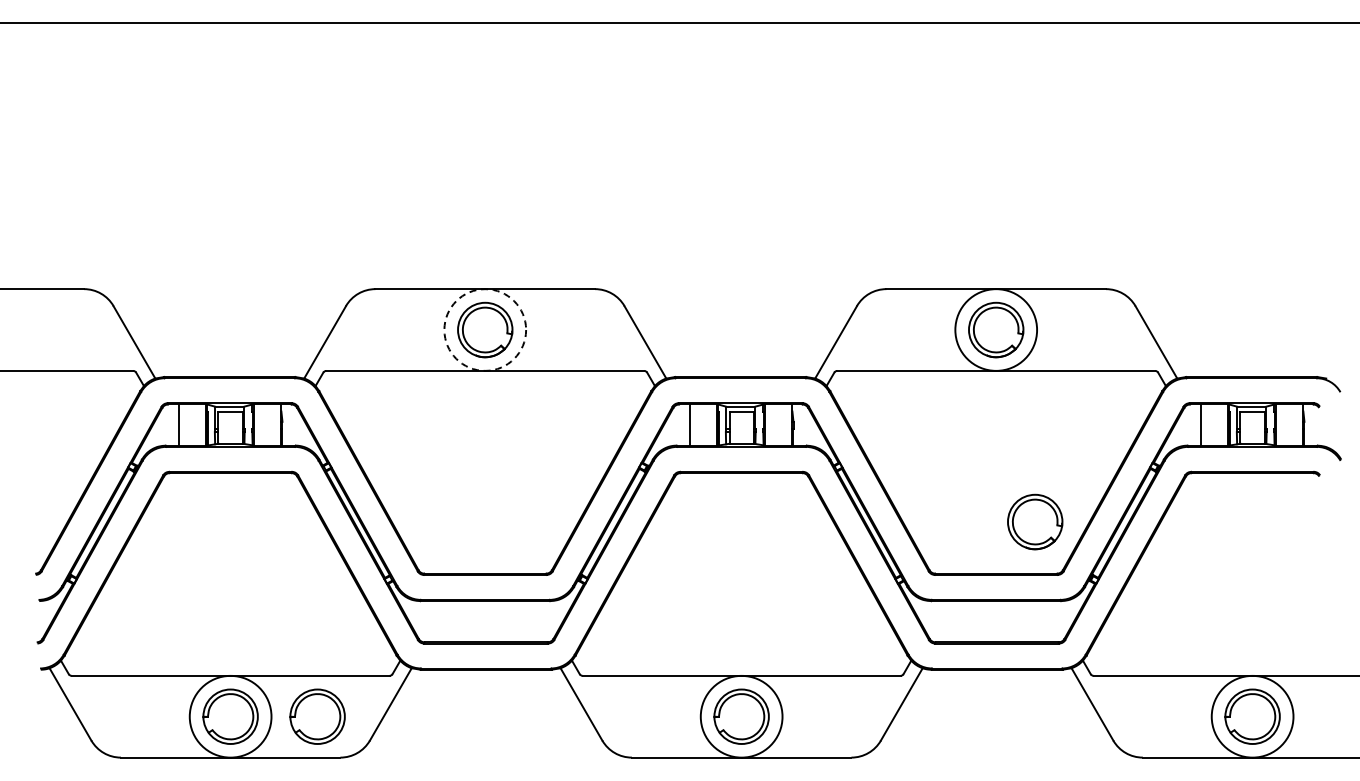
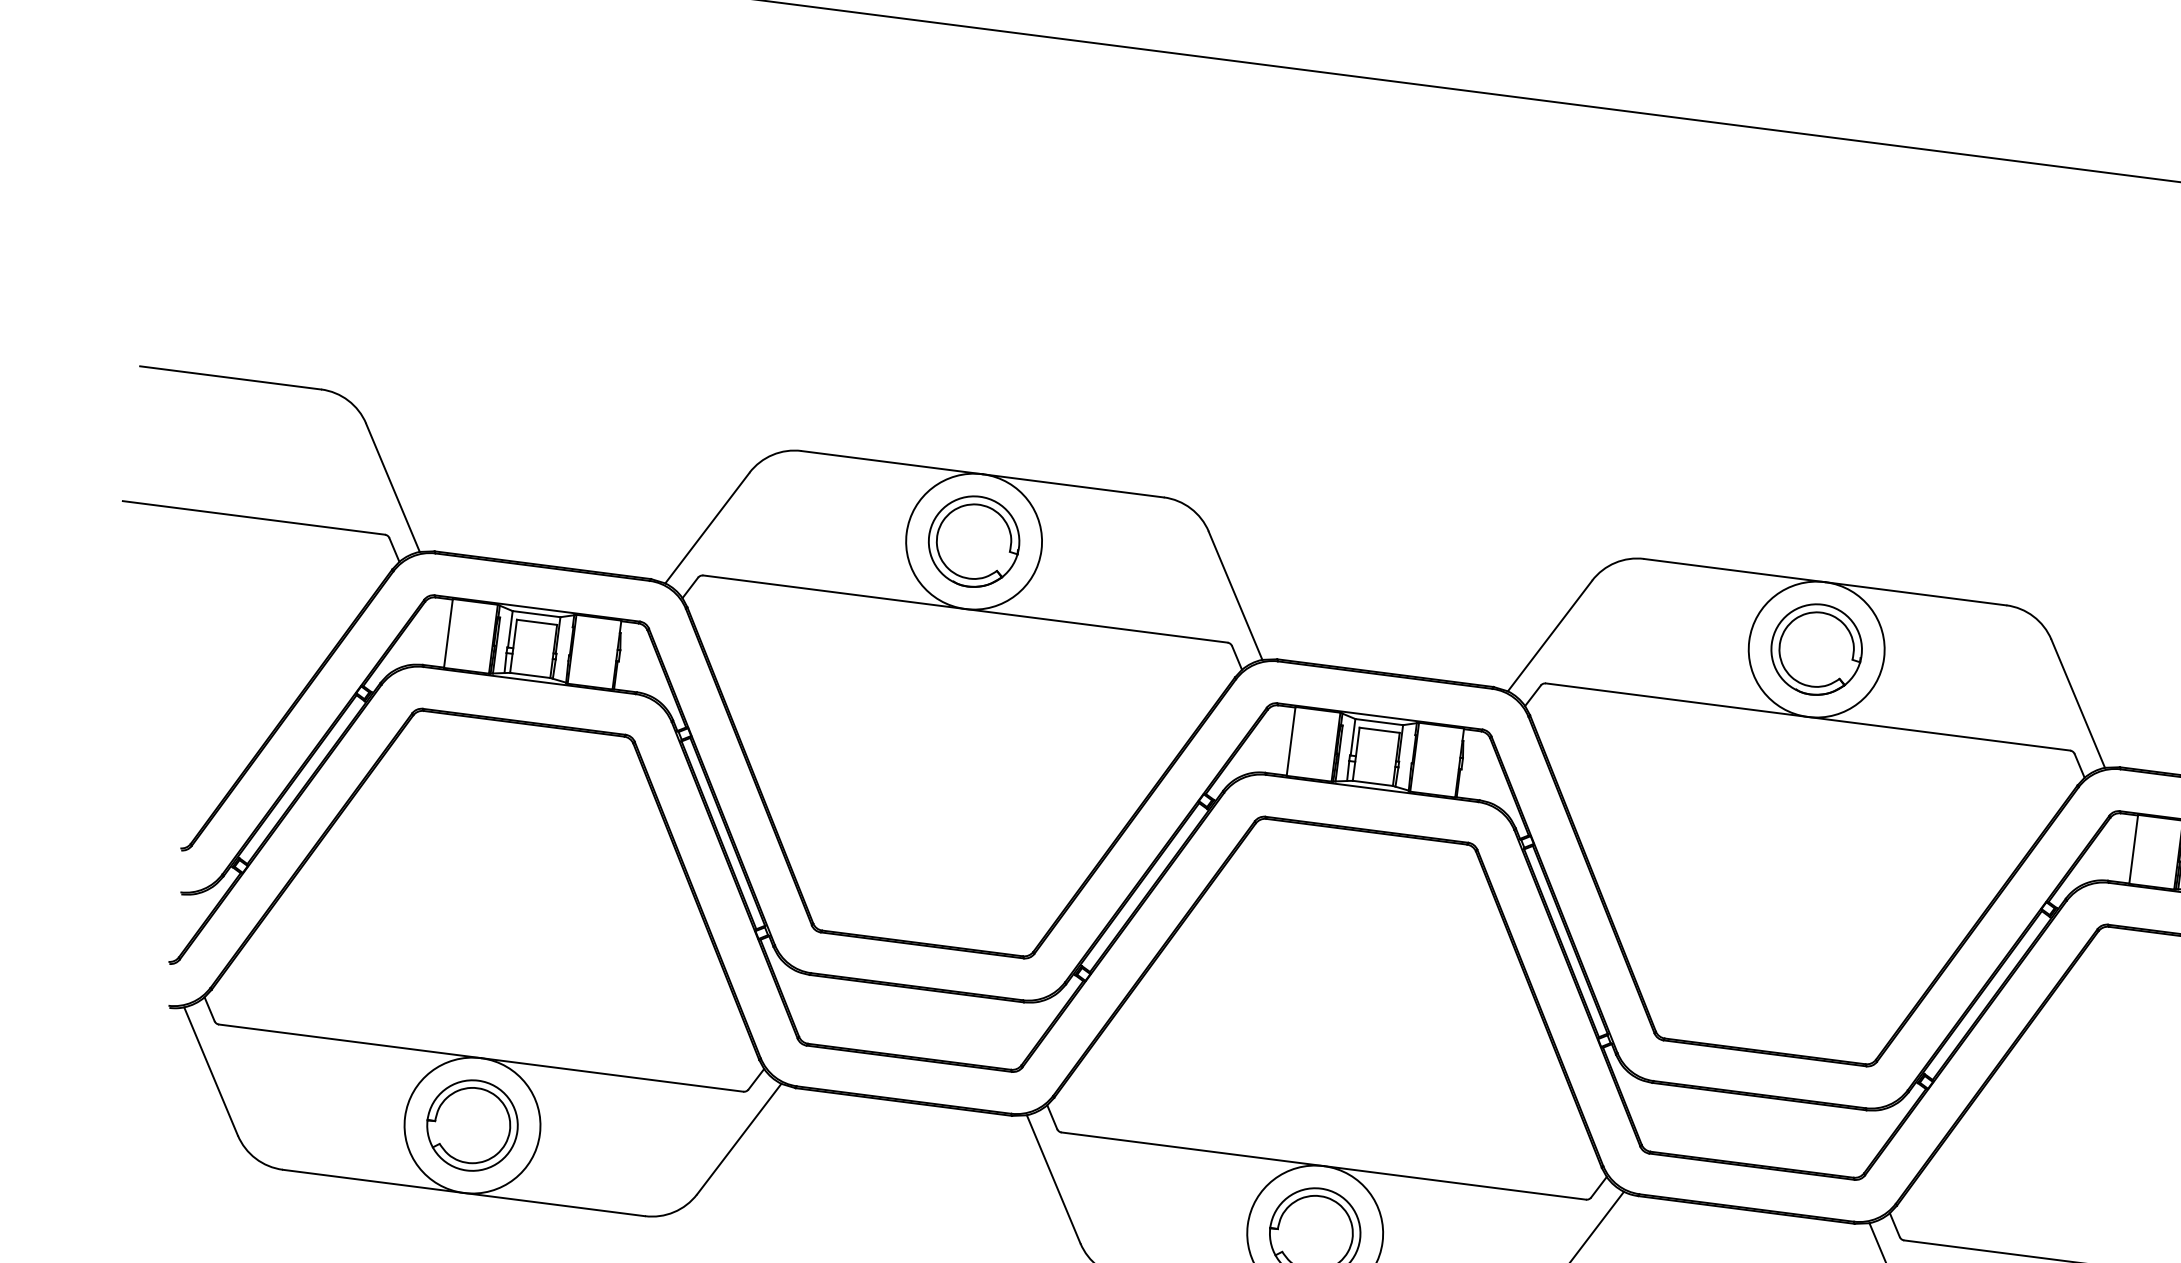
circle: (485, 329) -> (974, 540), dashed -> solid
part: (1035, 521) -> (1841, 973), removed
part: (317, 716) -> (615, 1143), removed

